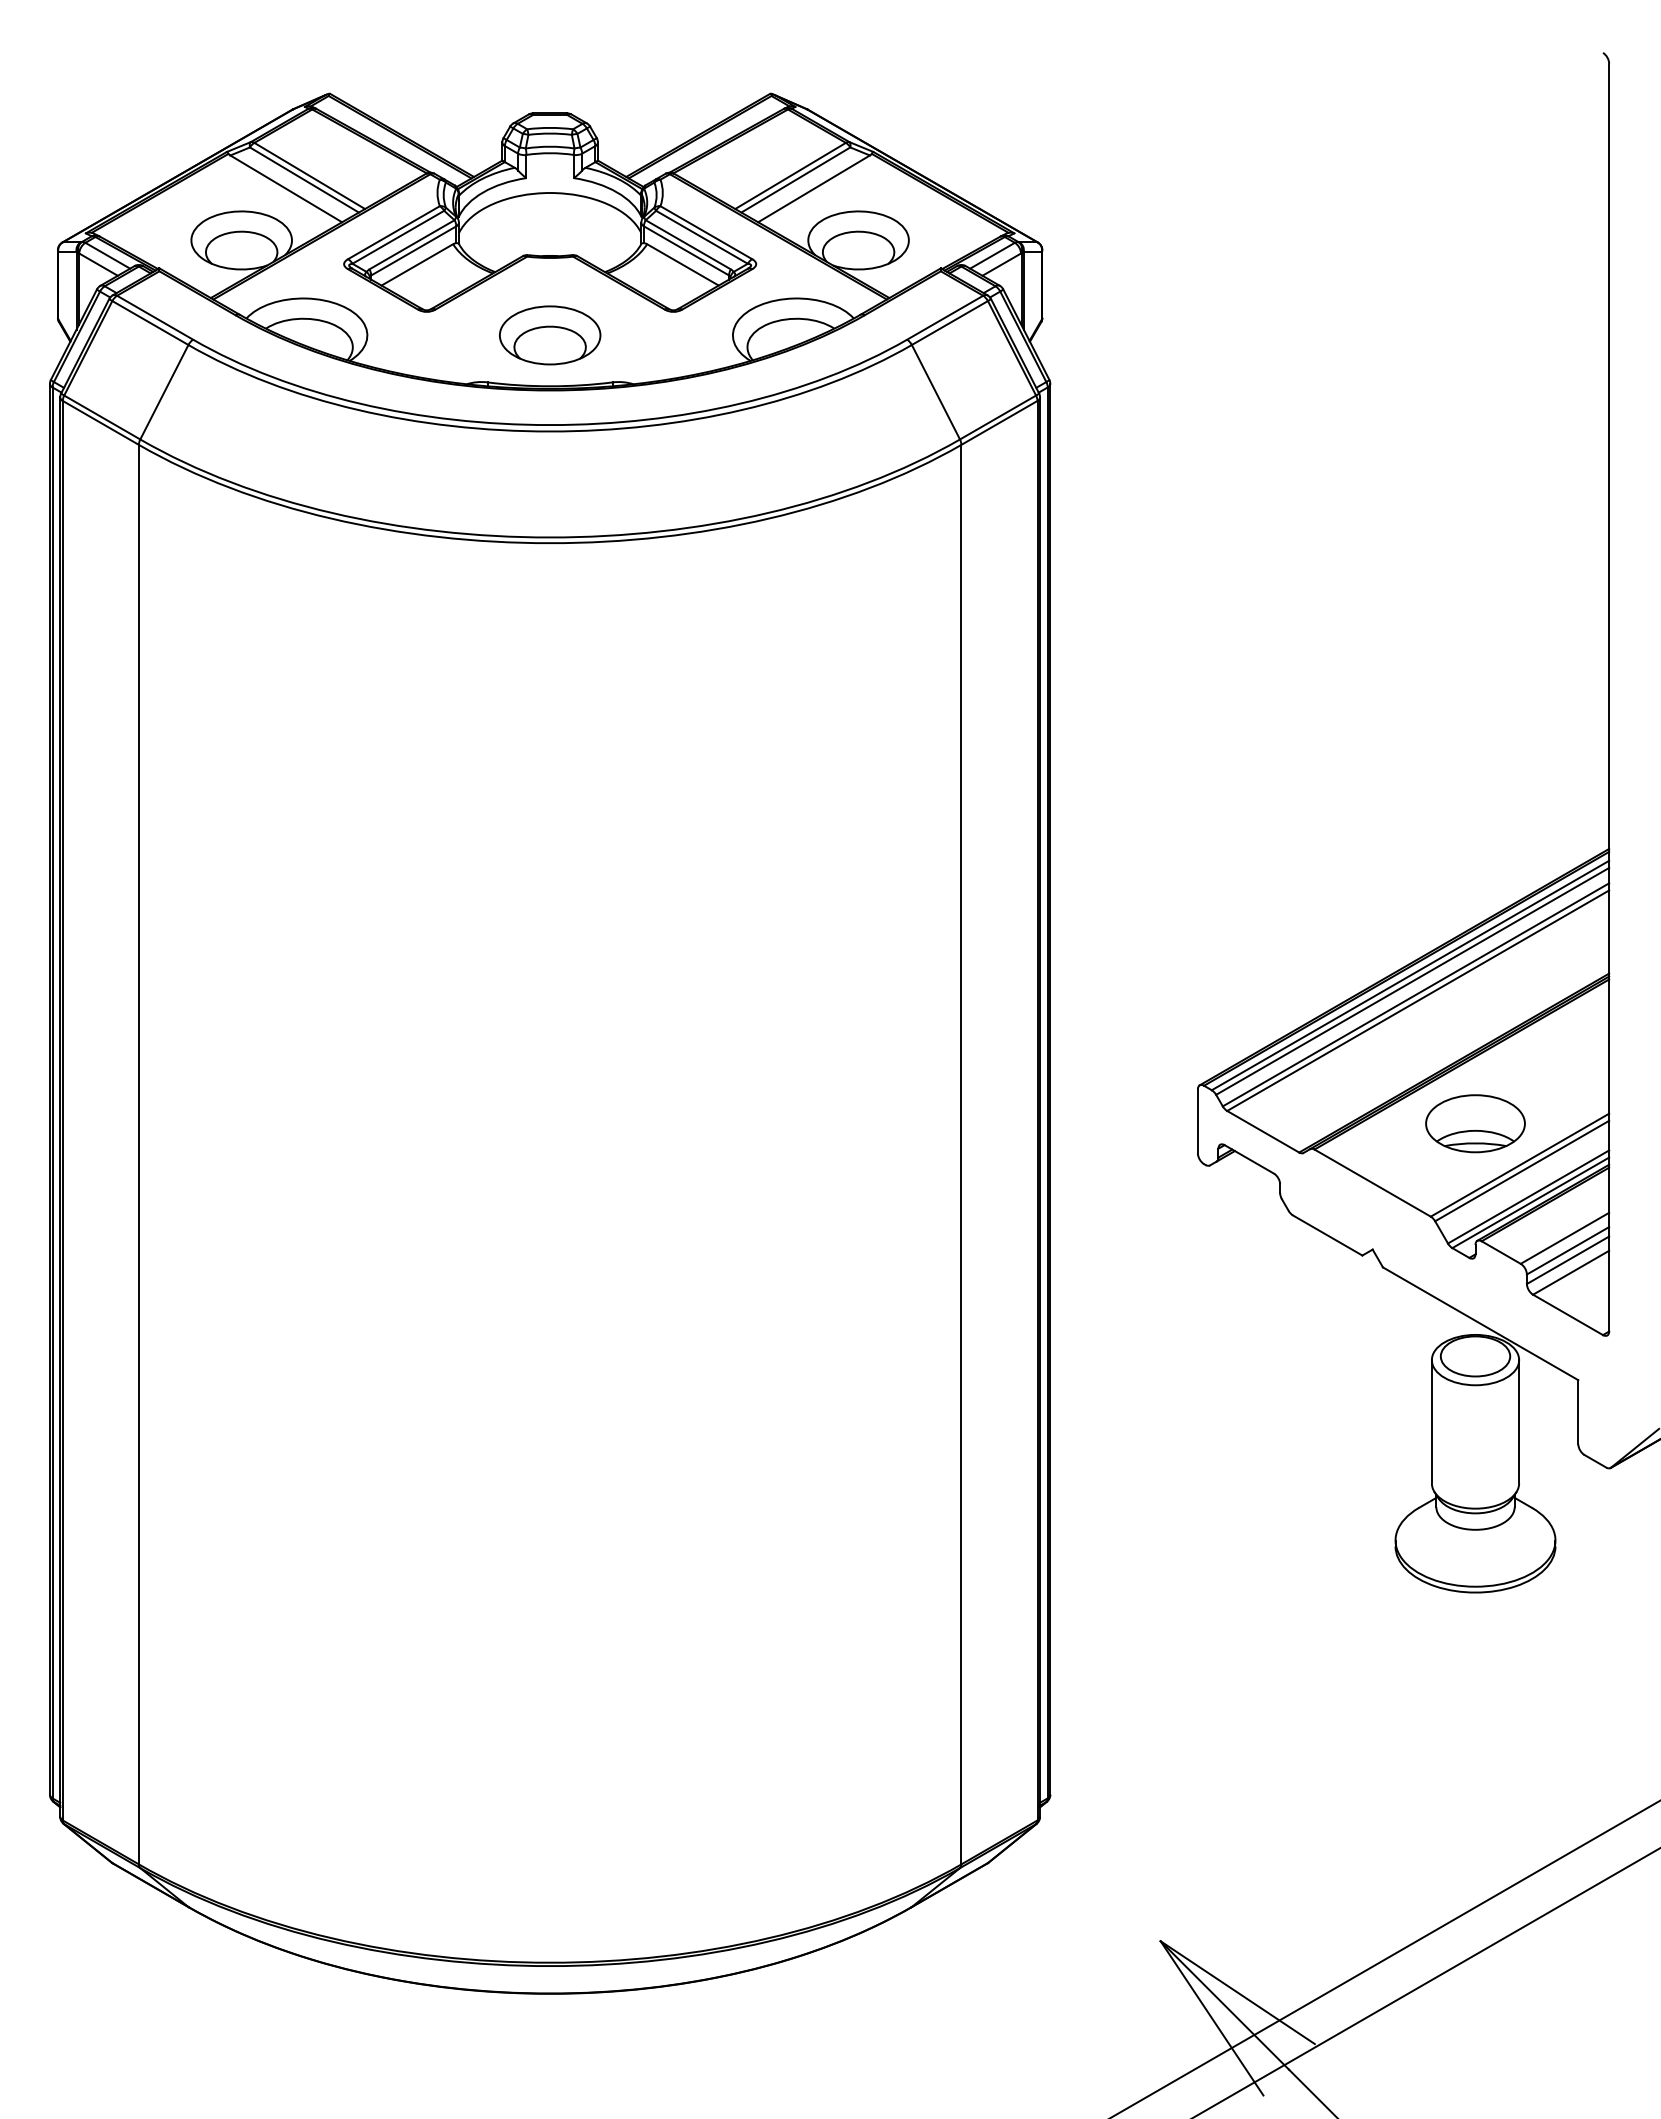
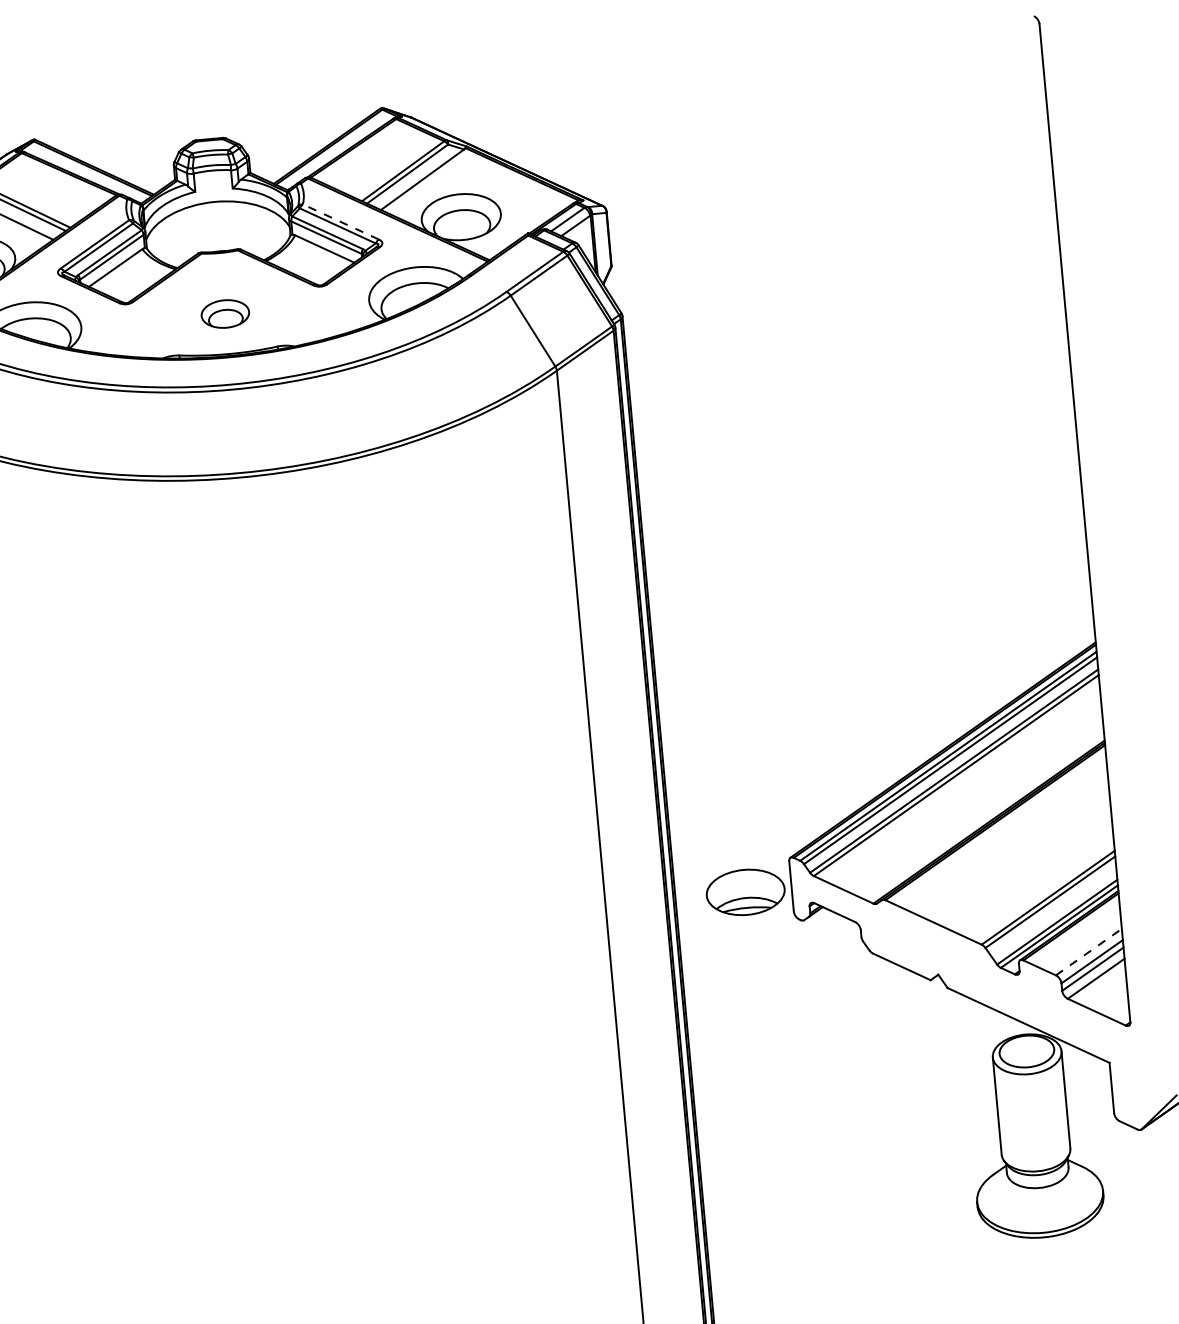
line: (706, 232) -> (340, 221), solid -> dashed
part: (550, 335) -> (225, 314), size x0.6
part: (1475, 1123) -> (745, 892), moved
line: (1565, 1238) -> (1089, 952), solid -> dashed

